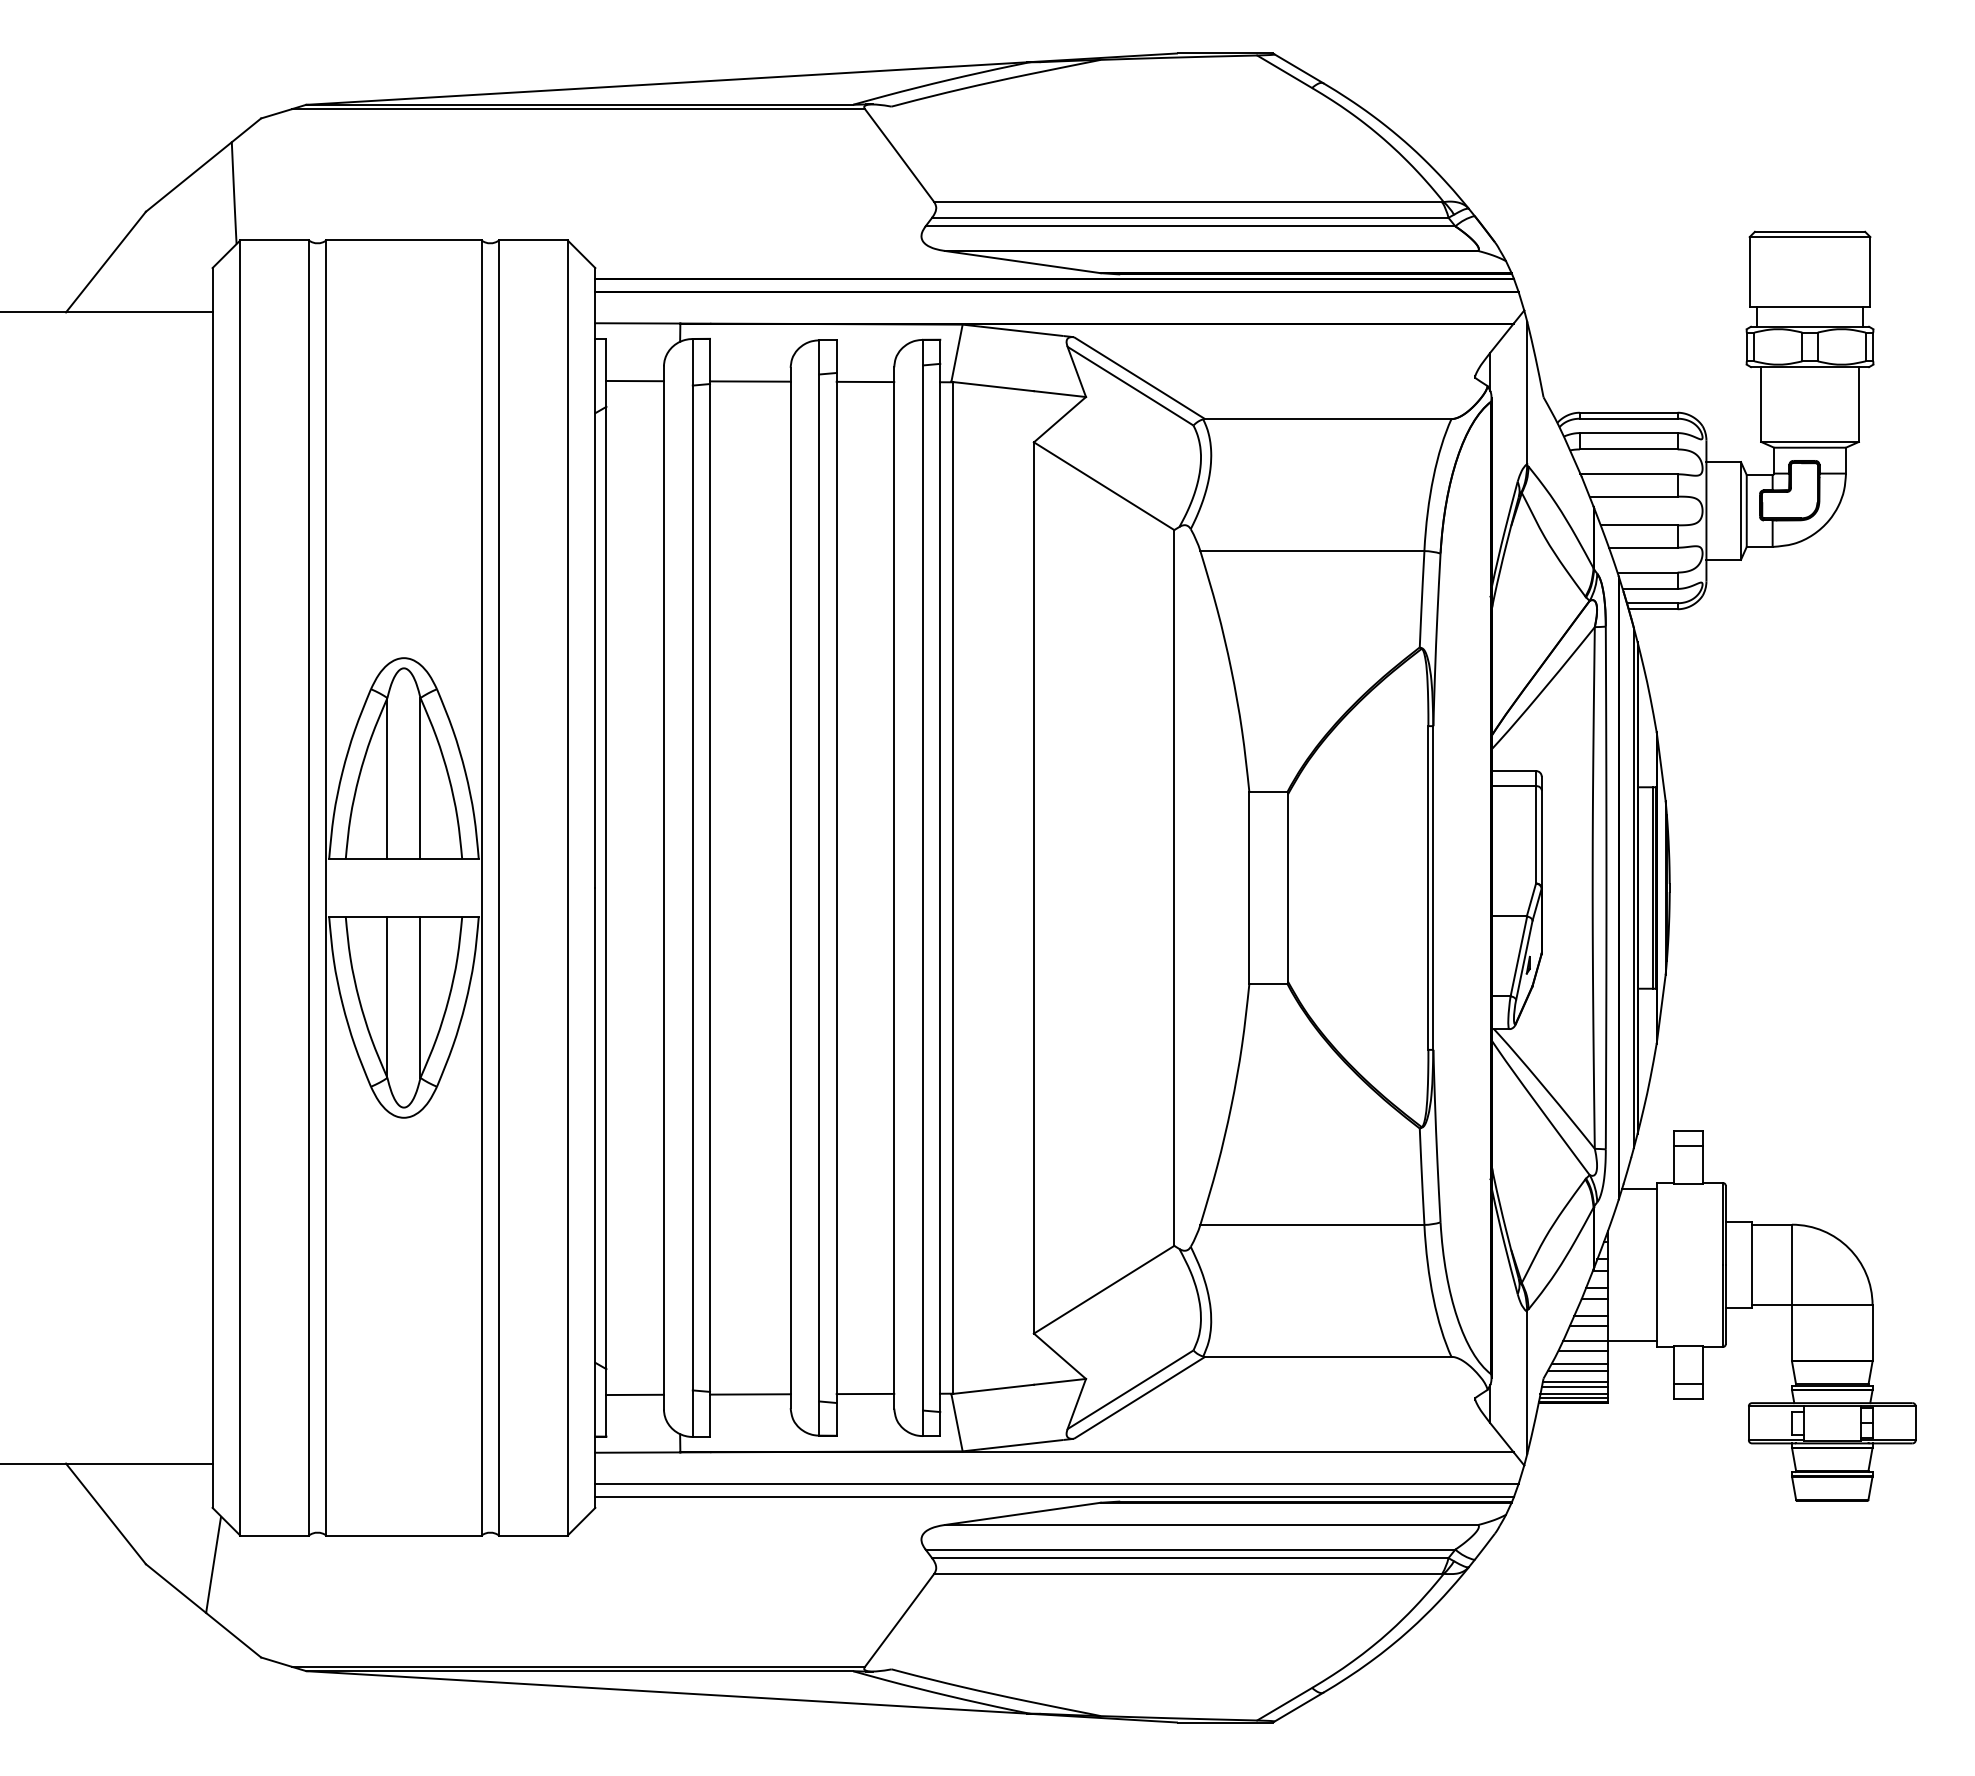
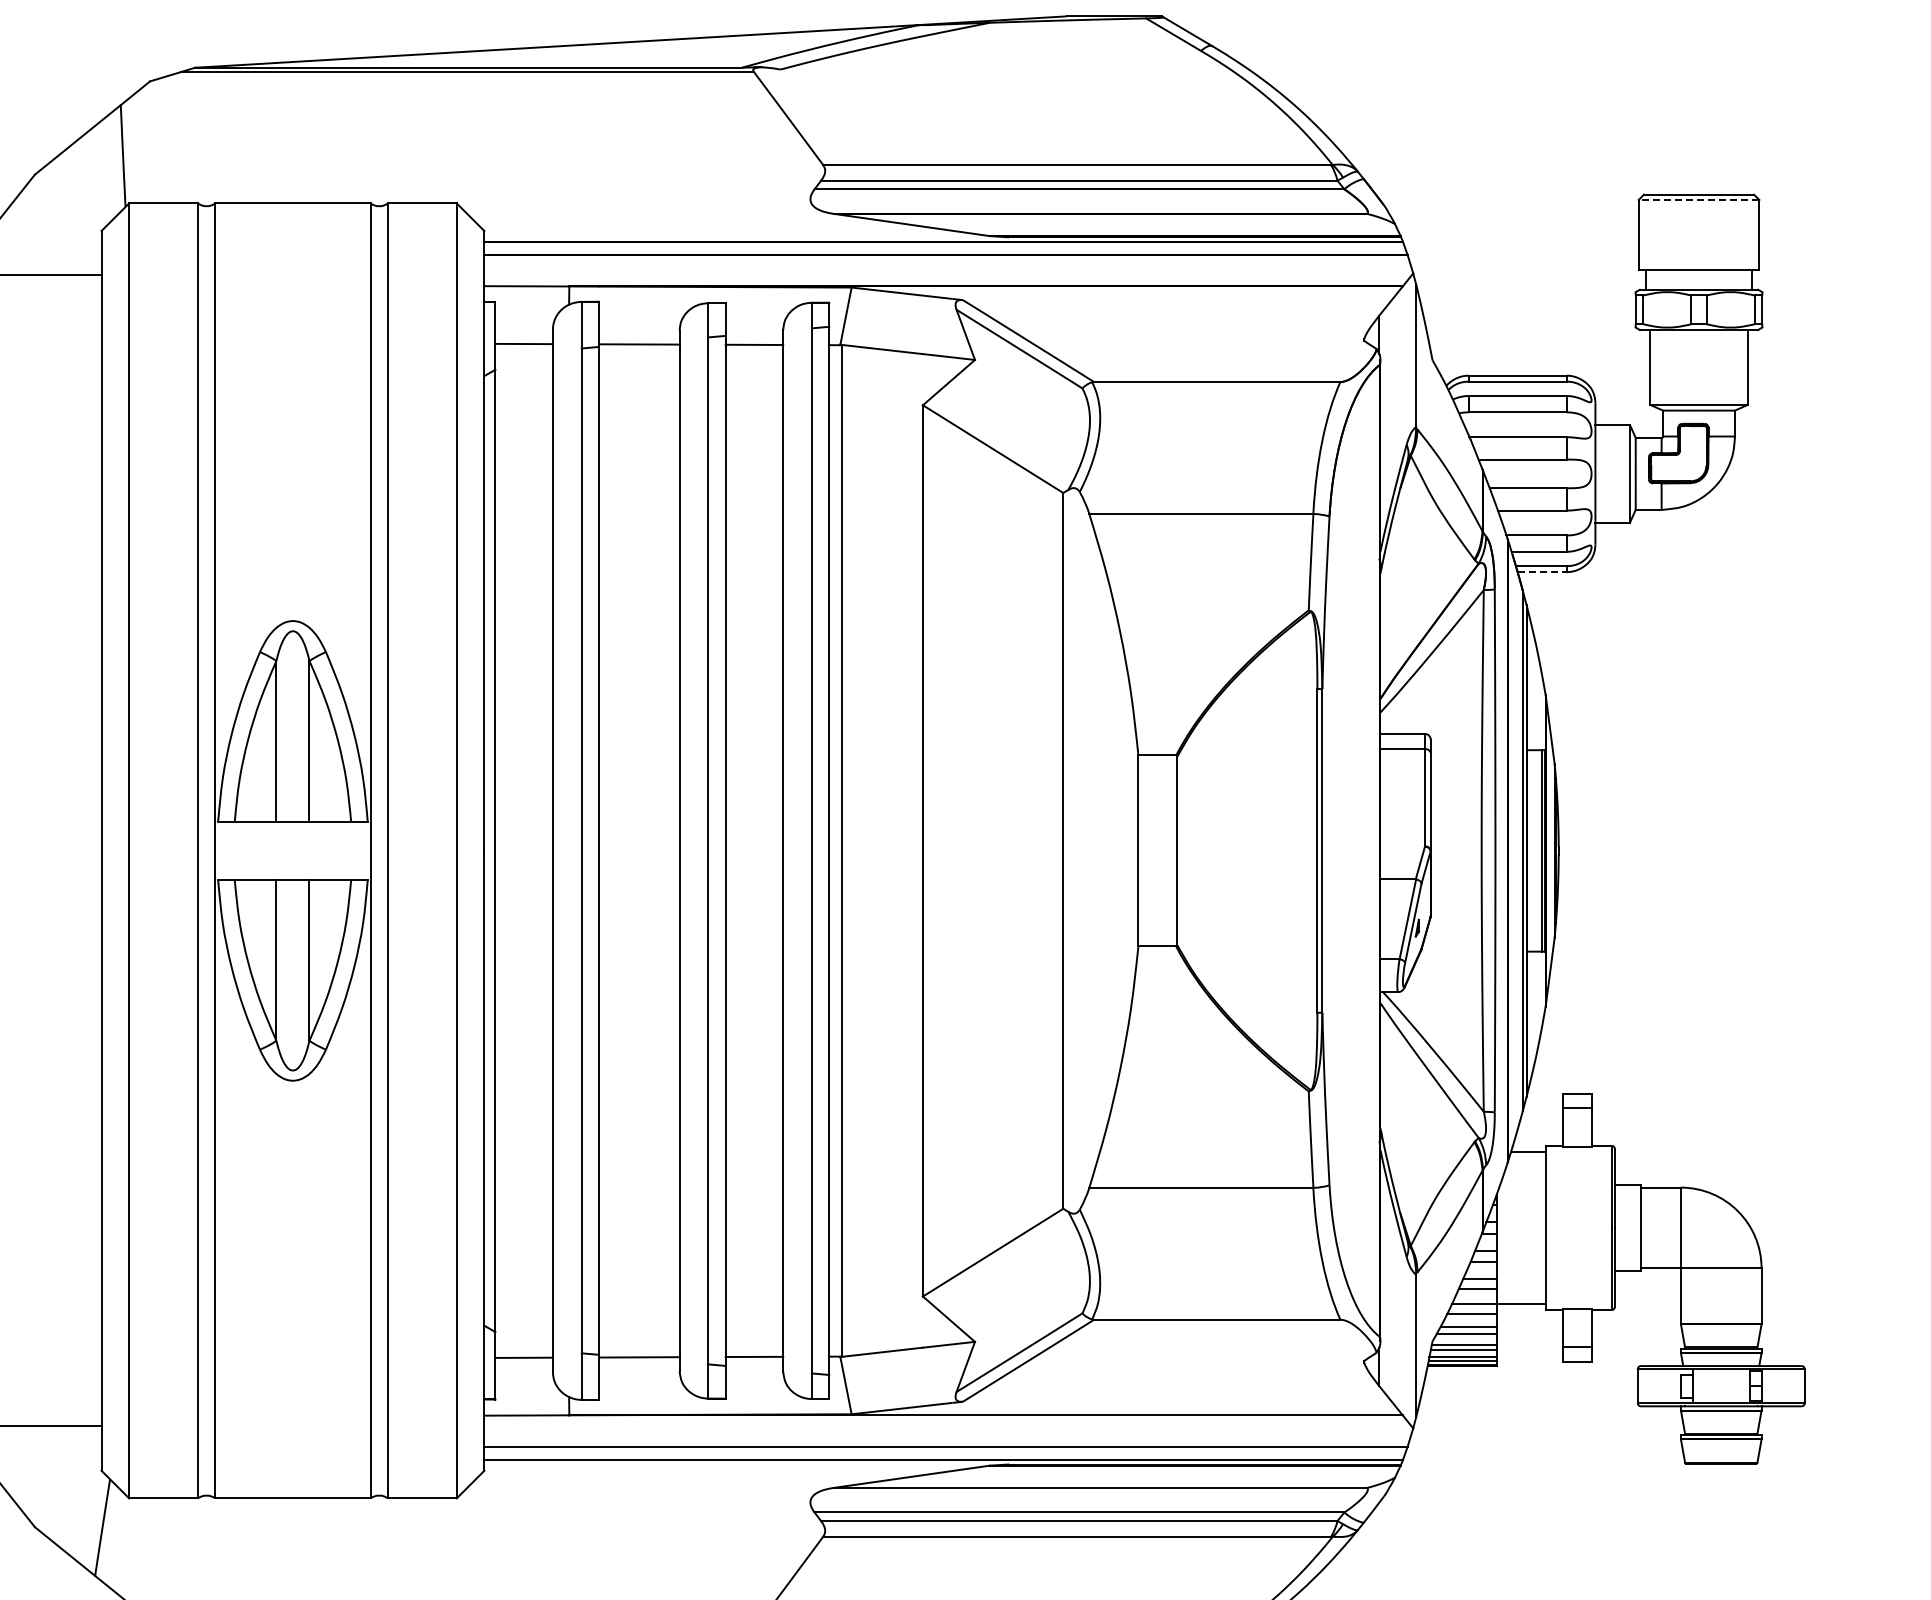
line: (1809, 237) -> (1698, 200), solid -> dashed
line: (1653, 609) -> (1542, 572), solid -> dashed

